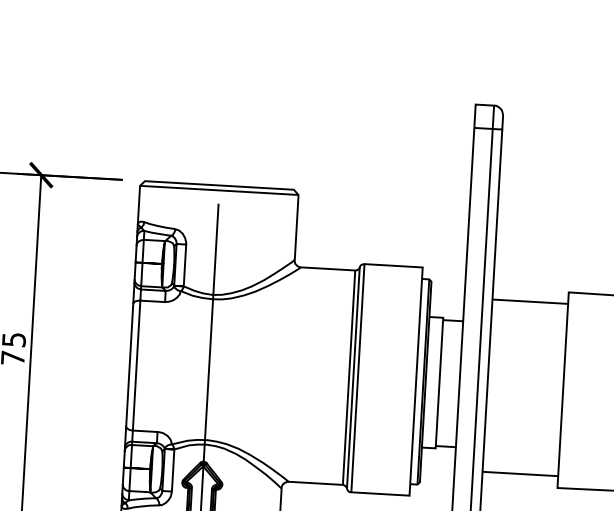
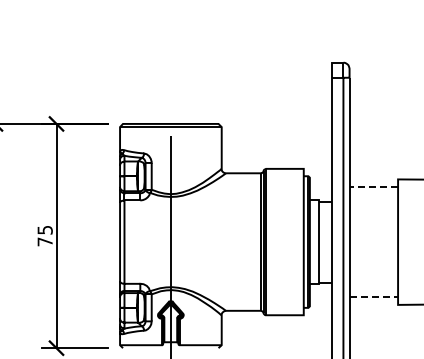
line: (529, 301) -> (373, 186), solid -> dashed
line: (521, 474) -> (374, 297), solid -> dashed

